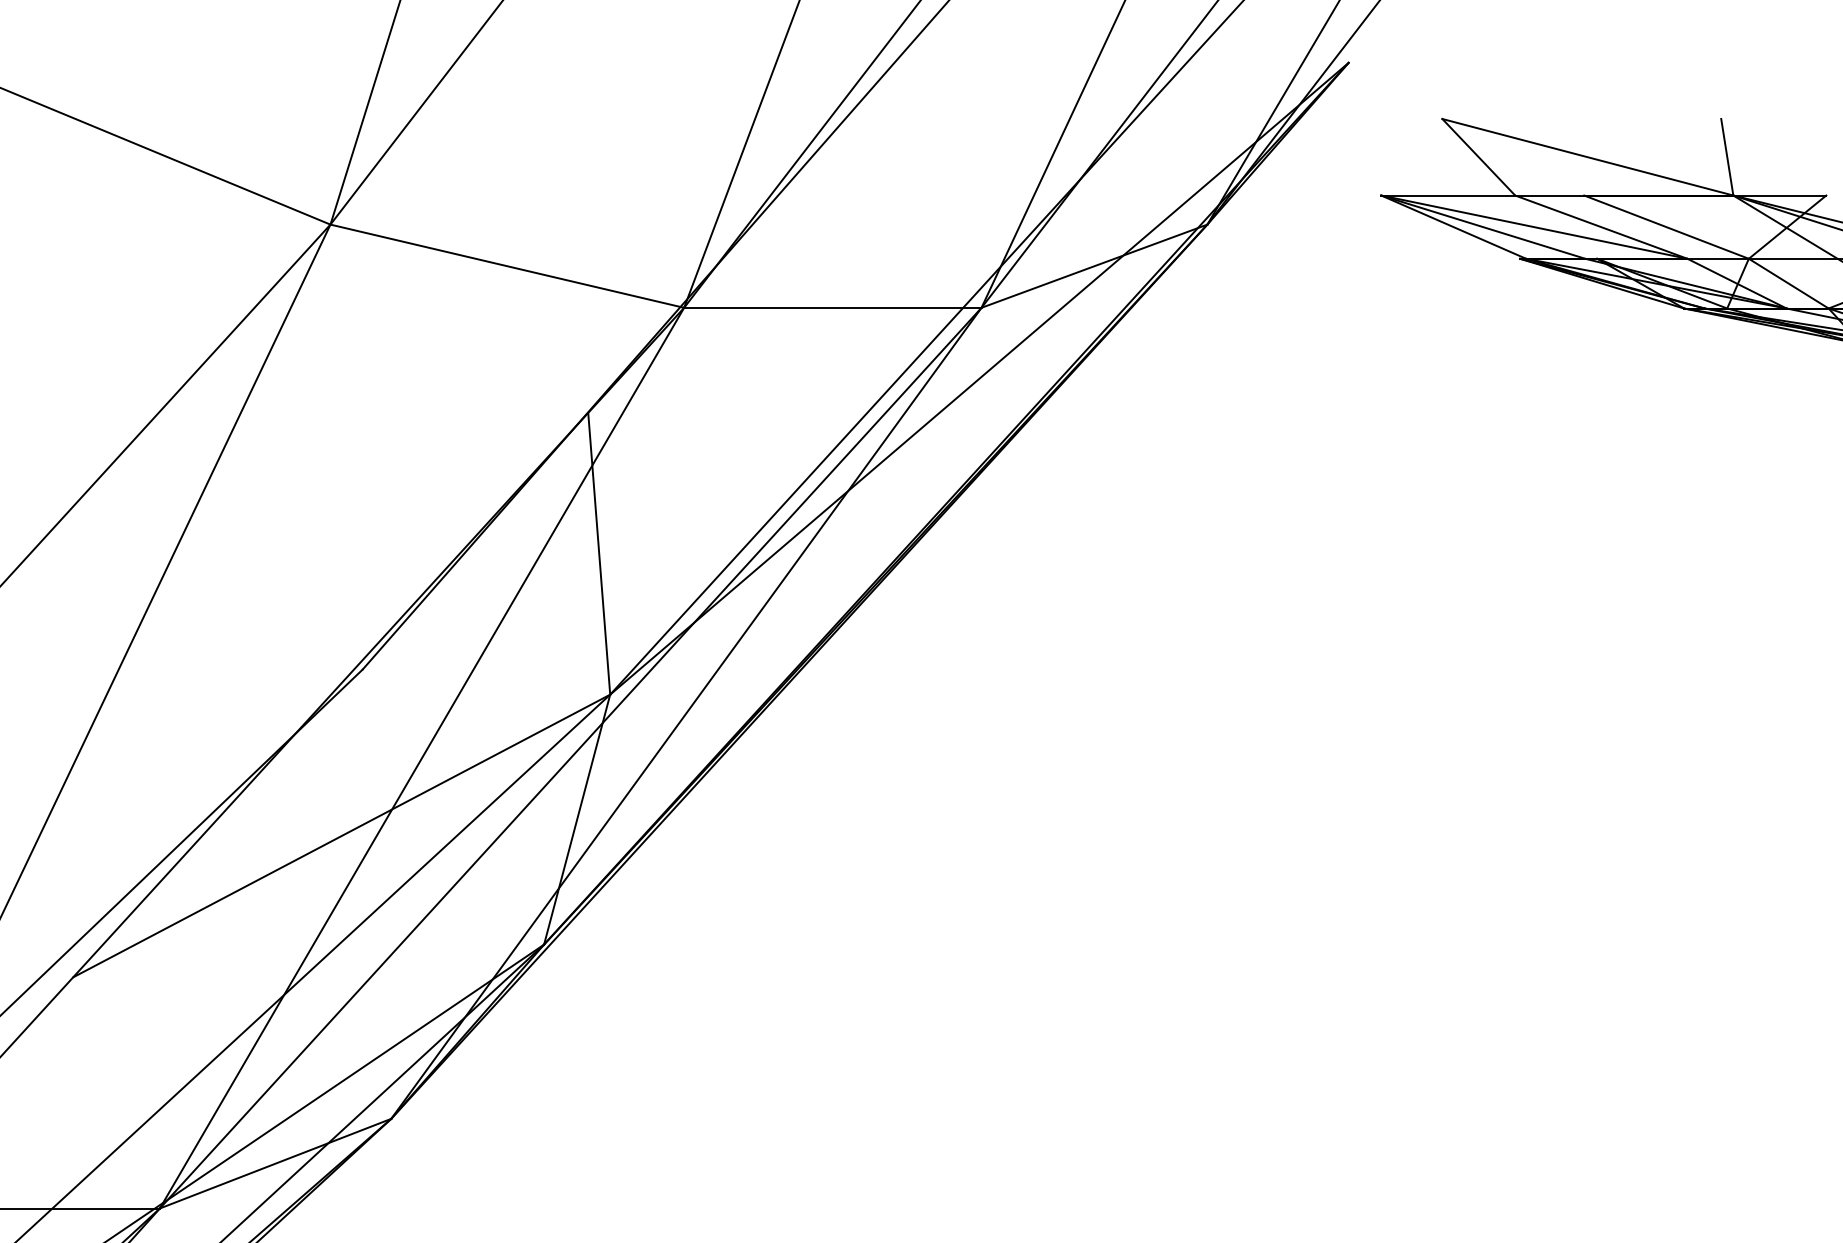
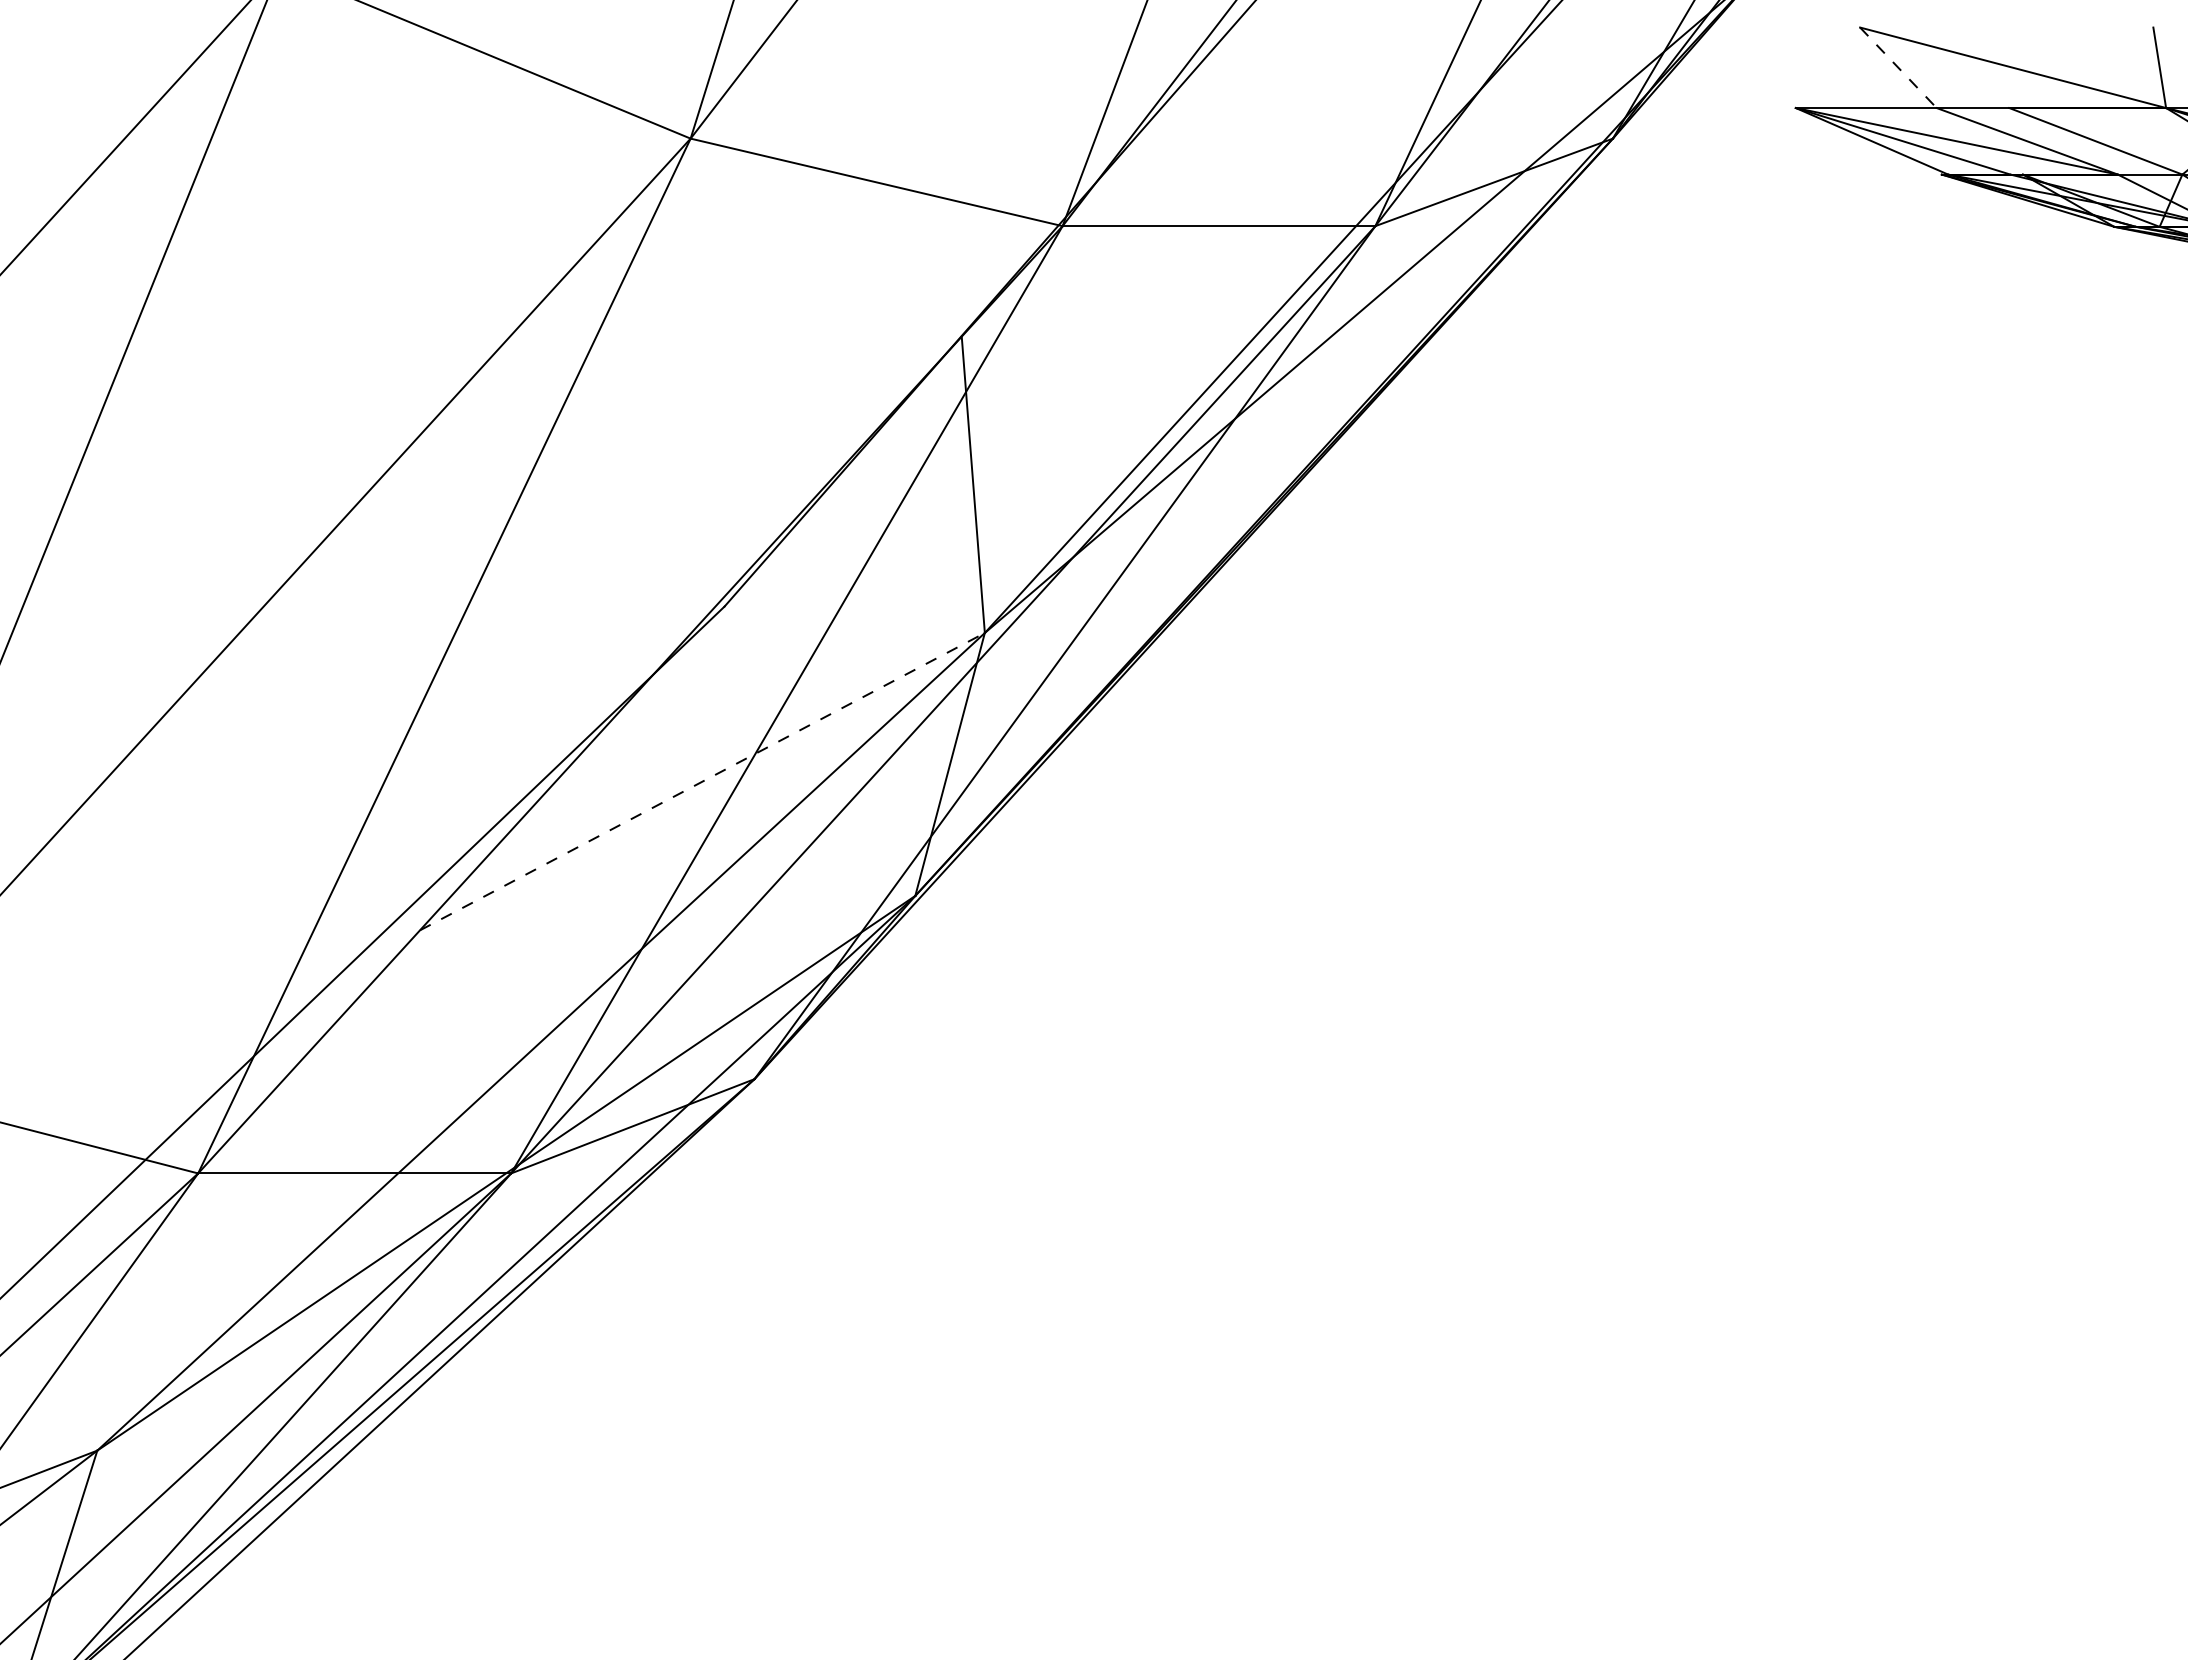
line: (1478, 156) -> (1898, 67), solid -> dashed
line: (341, 835) -> (702, 781), solid -> dashed

